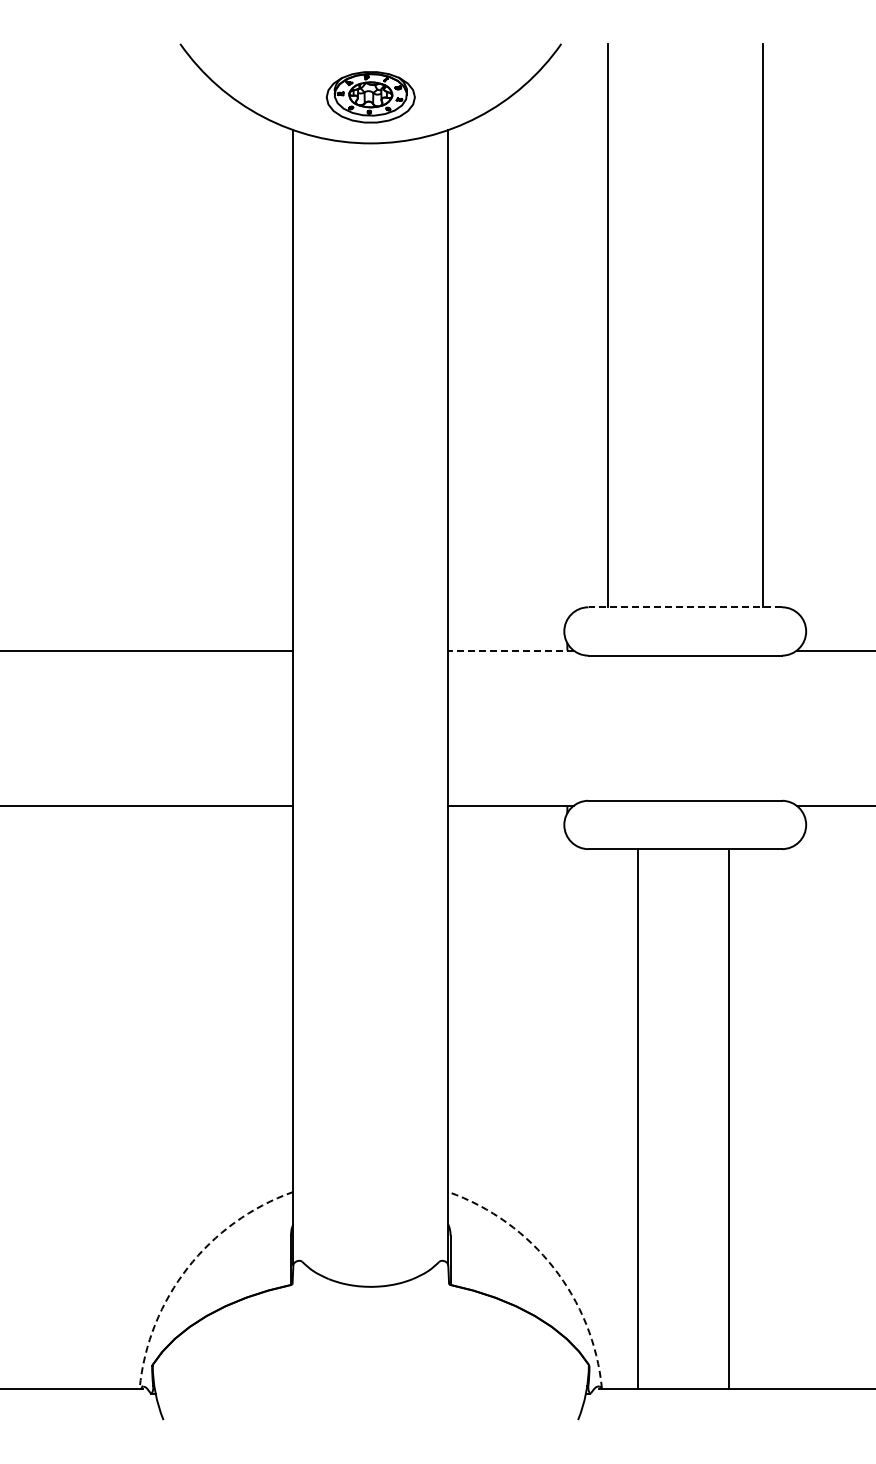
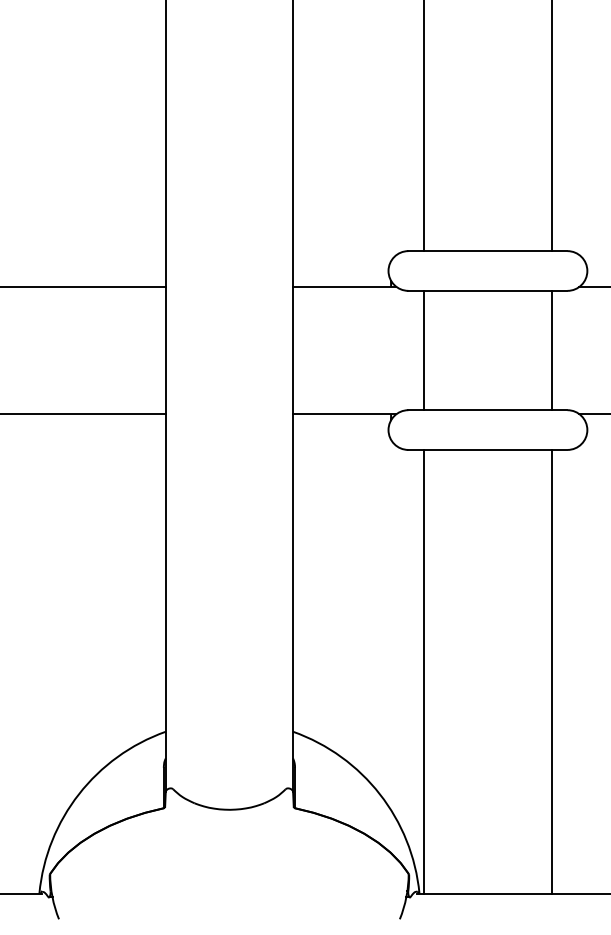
line: (685, 607) -> (488, 251), dashed -> solid
line: (511, 650) -> (345, 286), dashed -> solid
line: (607, 727) -> (424, 349), added
line: (762, 727) -> (551, 349), added
line: (637, 1118) -> (424, 671), moved
line: (728, 1118) -> (551, 671), moved
arc: (187, 1267) -> (78, 793), dashed -> solid
arc: (553, 1267) -> (379, 793), dashed -> solid

